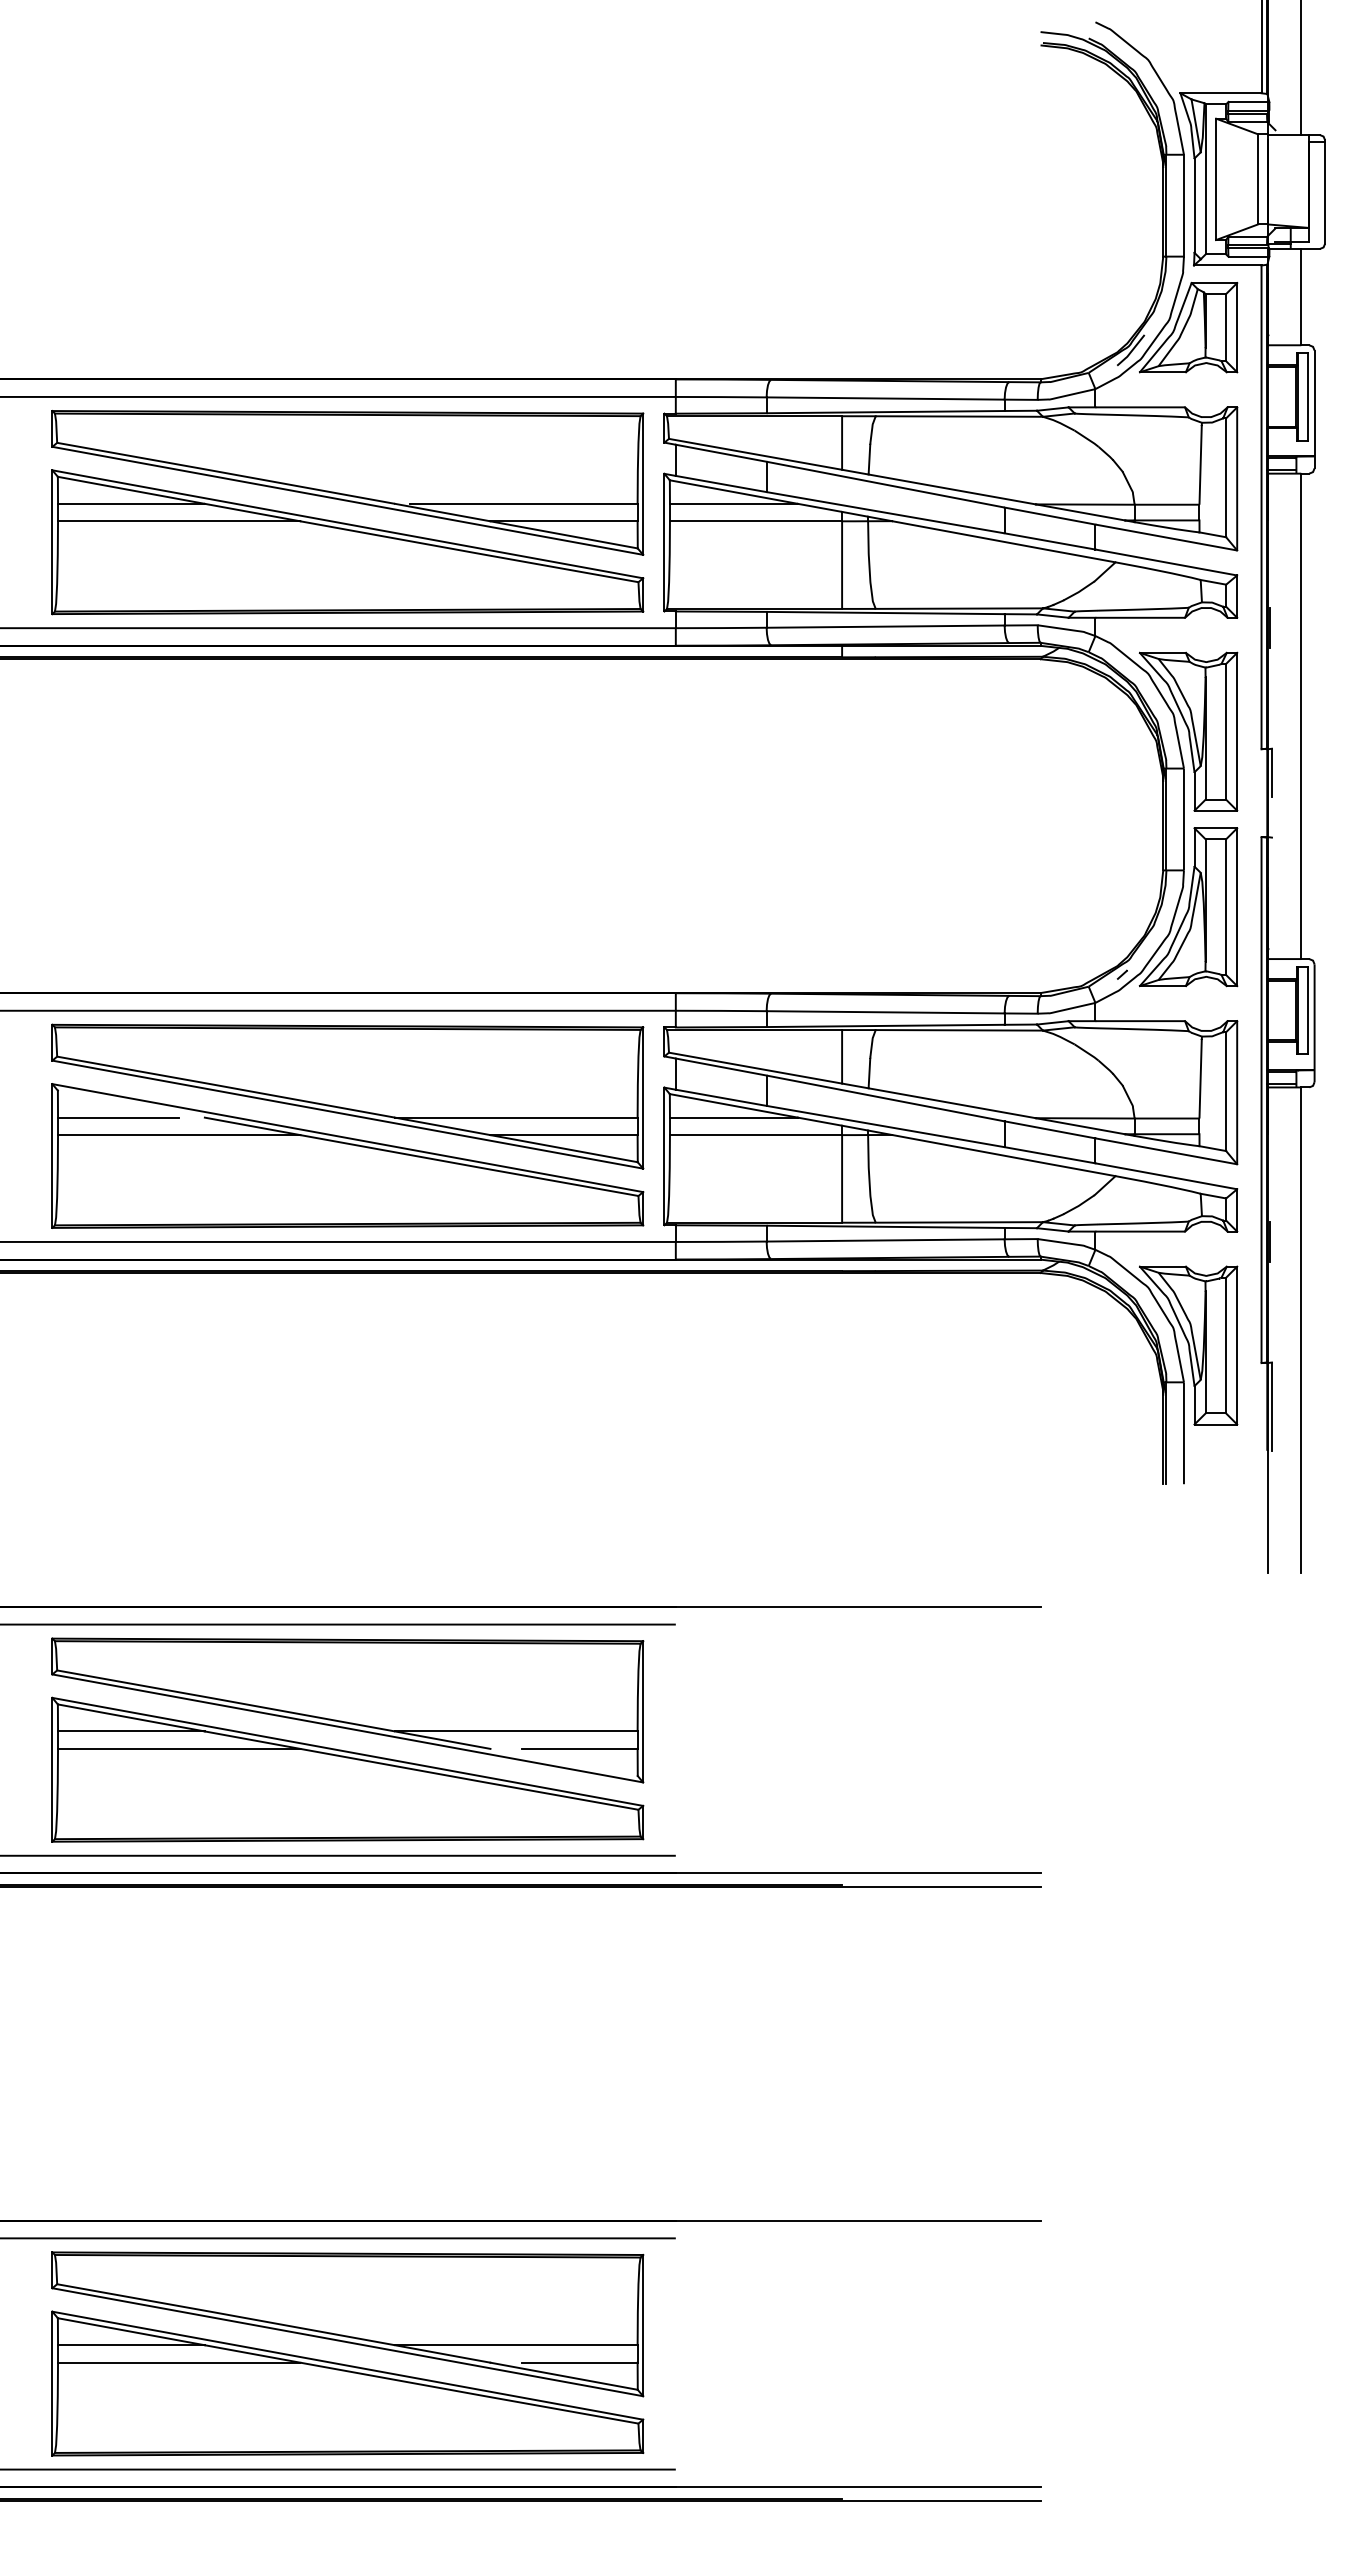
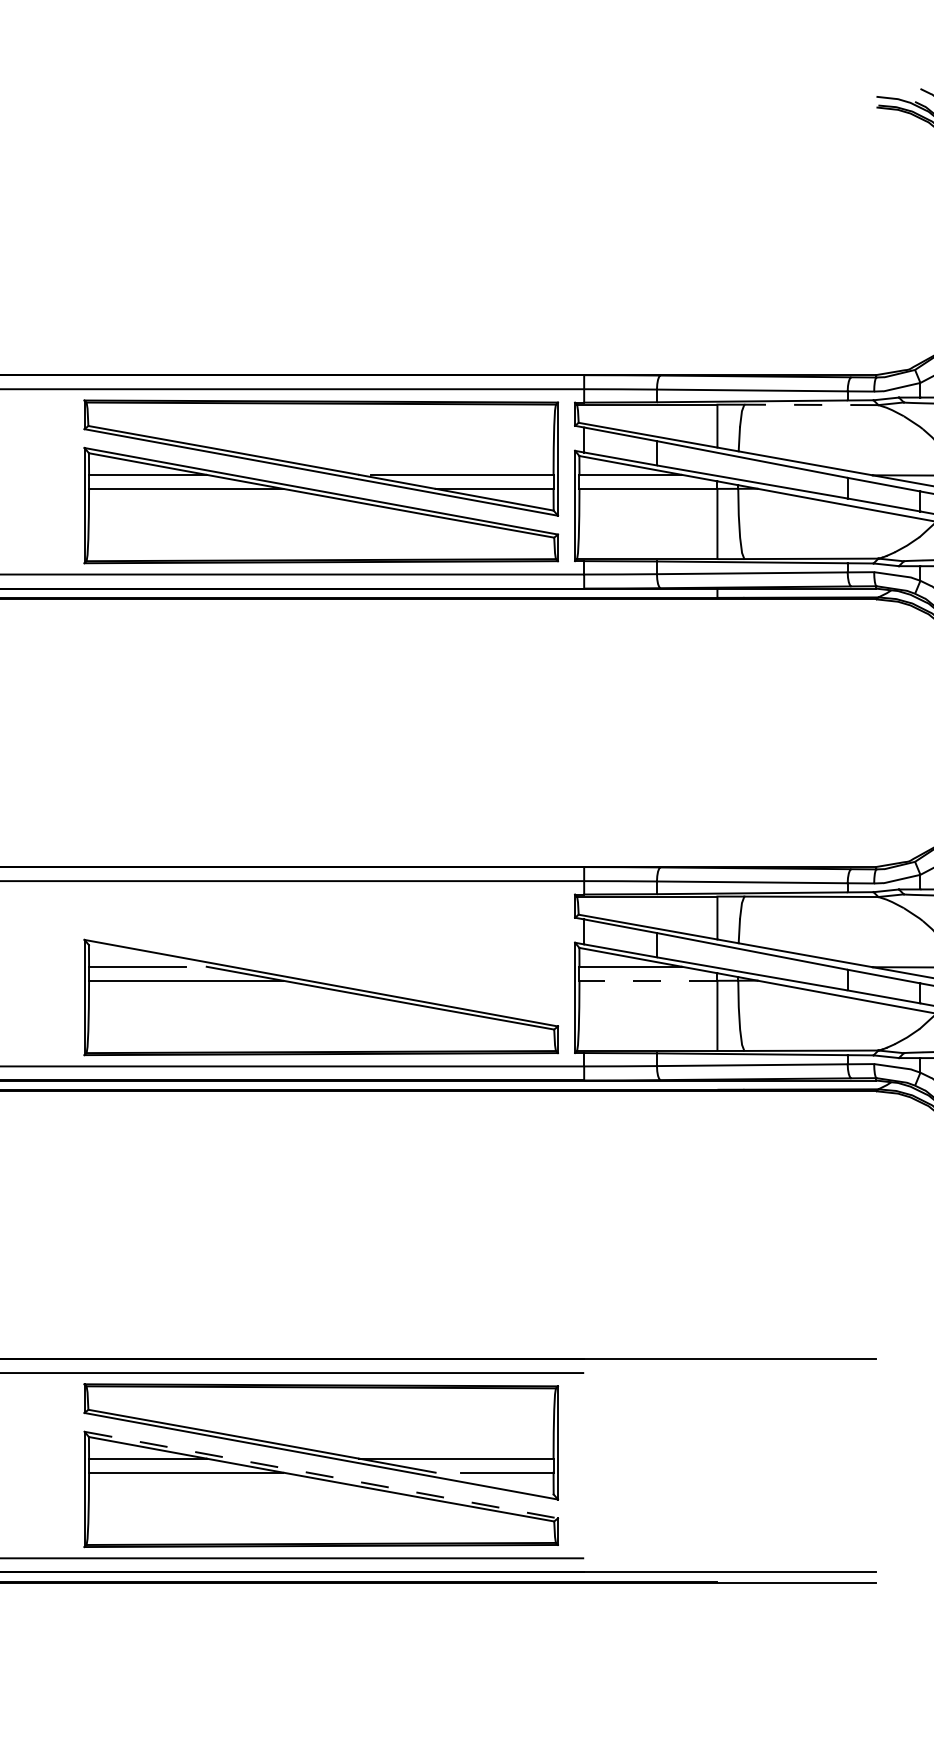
line: (959, 416) -> (811, 404), solid -> dashed
part: (347, 1096) -> (321, 949), removed
line: (755, 1135) -> (648, 981), solid -> dashed
line: (348, 1751) -> (321, 1474), solid -> dashed

